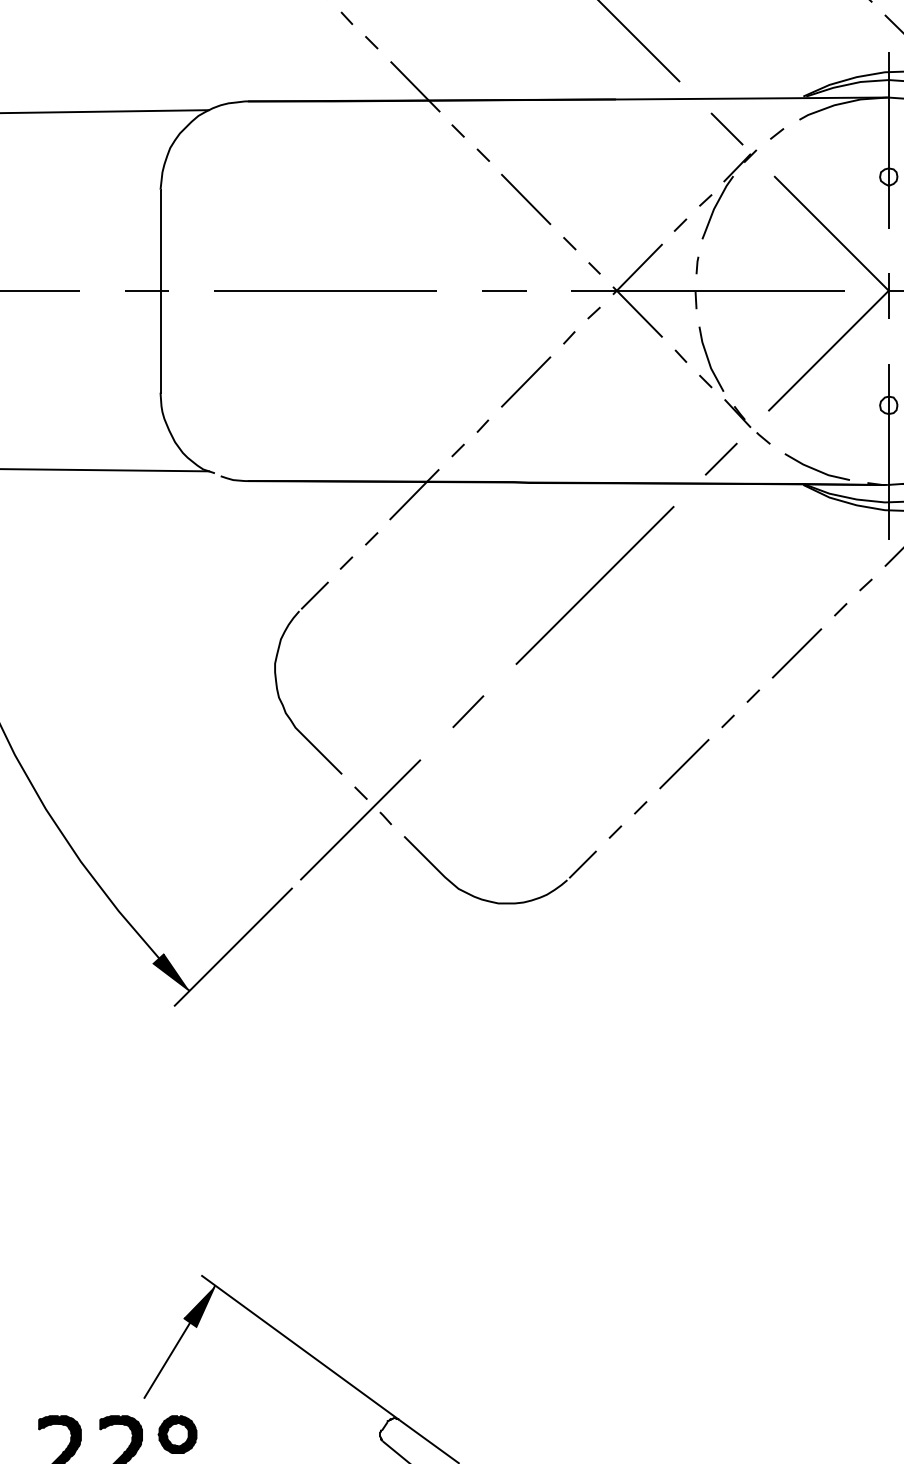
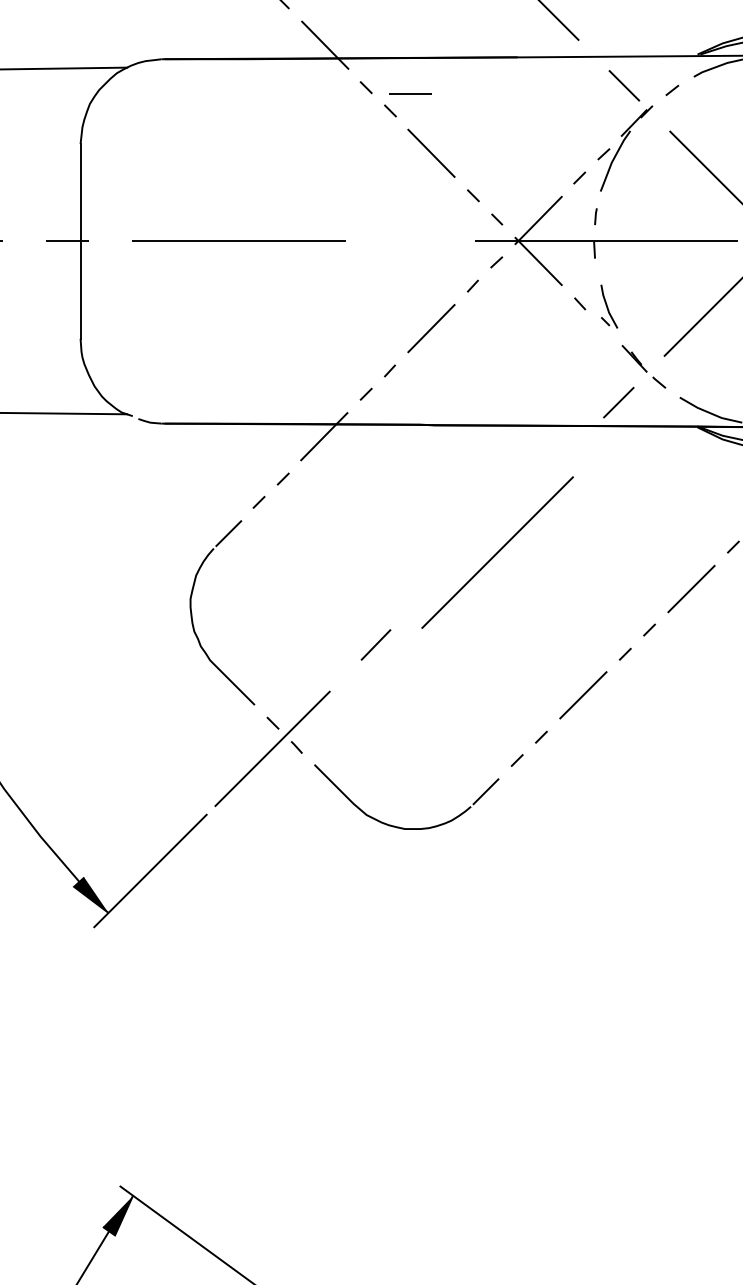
line: (504, 290) -> (410, 93), moved
part: (711, 358) -> (609, 305), size x0.7
line: (594, 584) -> (497, 551), moved

